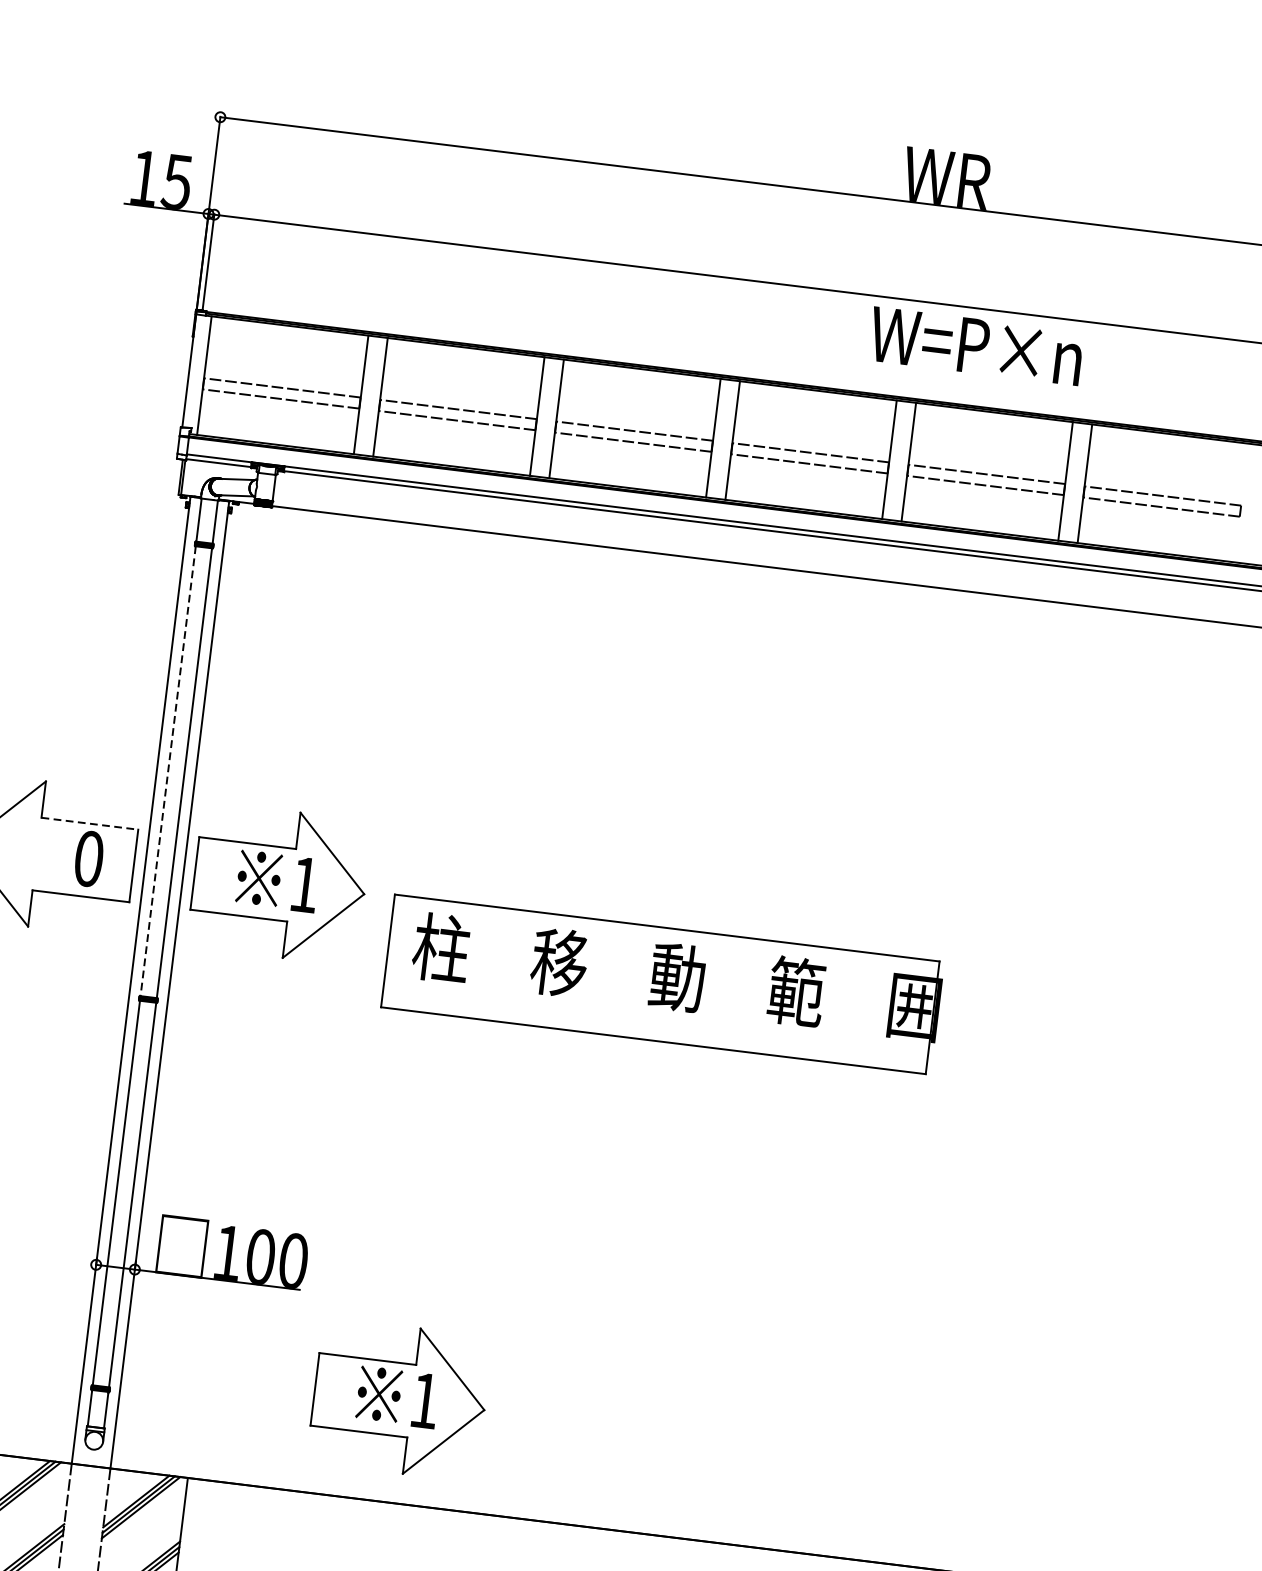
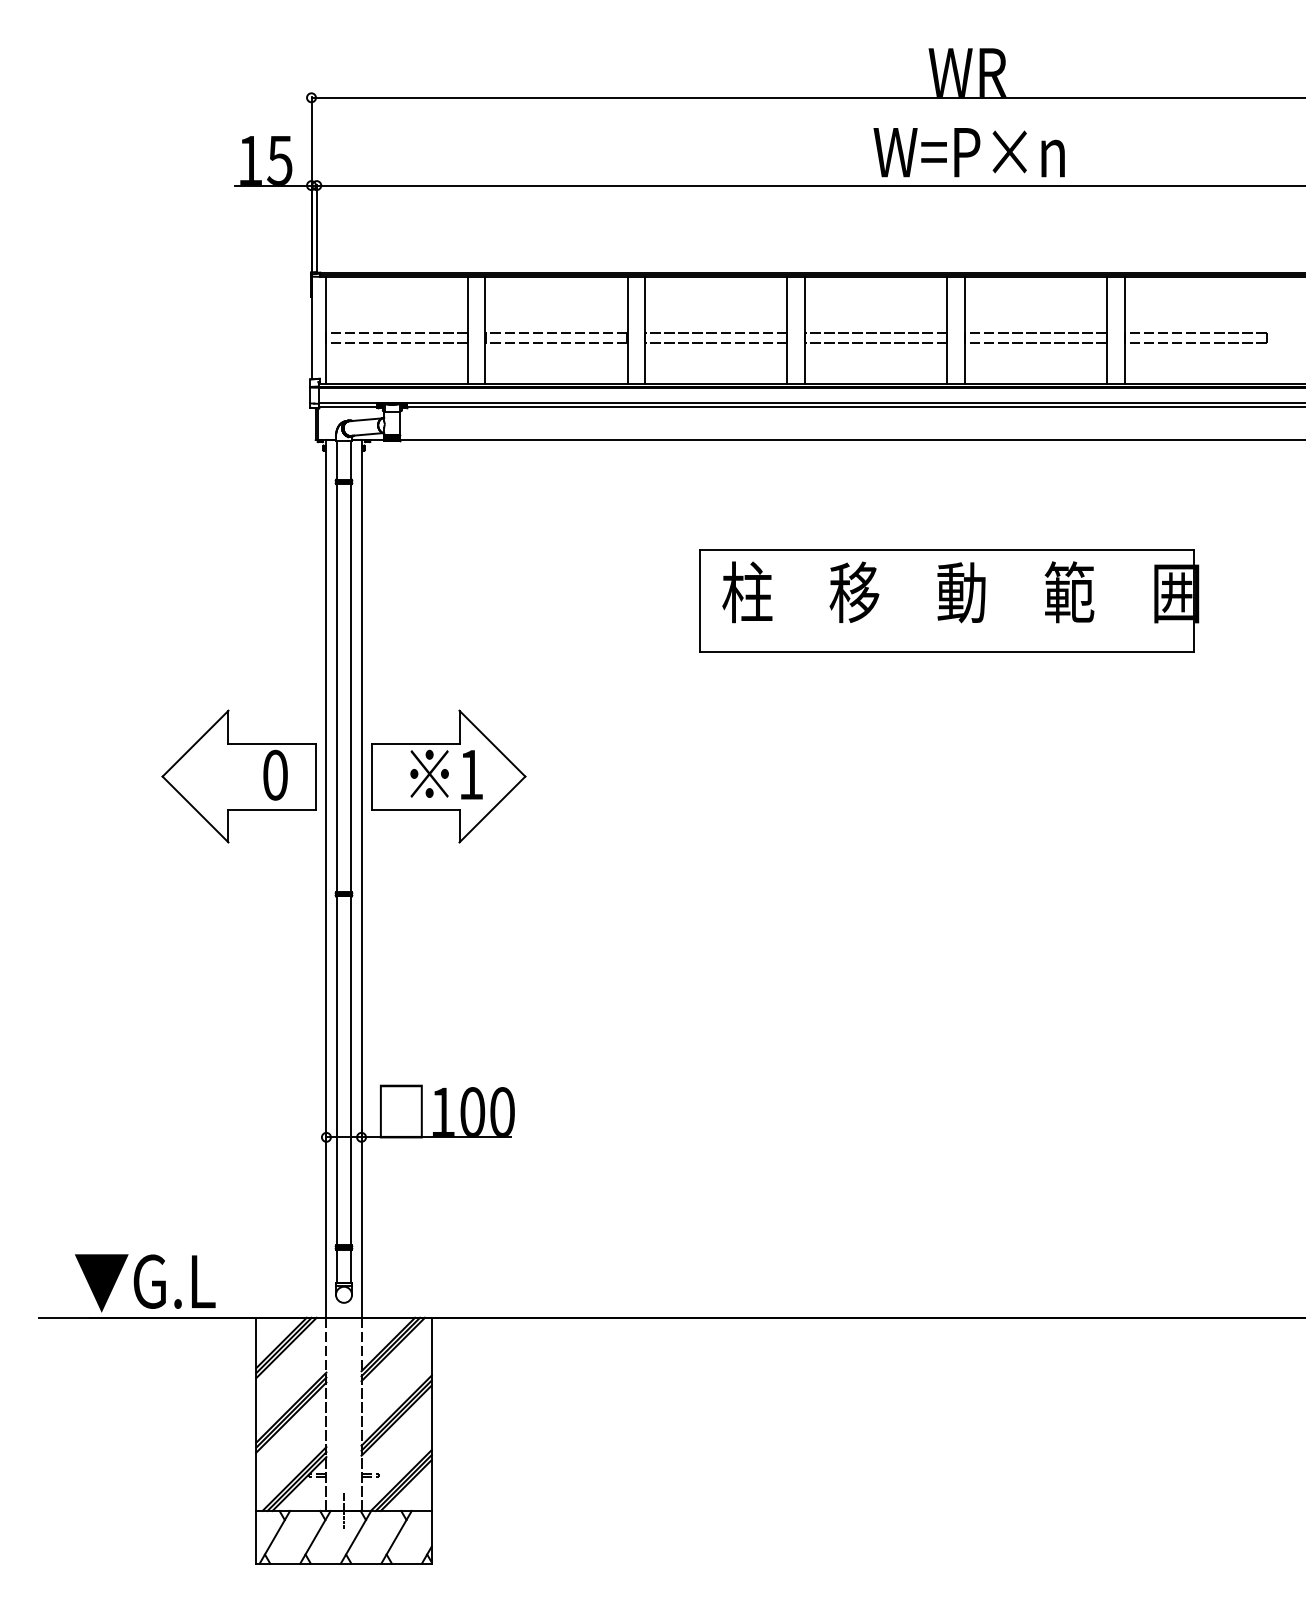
text: (975, 346) -> (968, 152), moved
line: (168, 771) -> (336, 688), dashed -> solid
line: (90, 823) -> (272, 743), dashed -> solid
part: (663, 984) -> (949, 600), moved
part: (399, 1399) -> (612, 1224), removed

